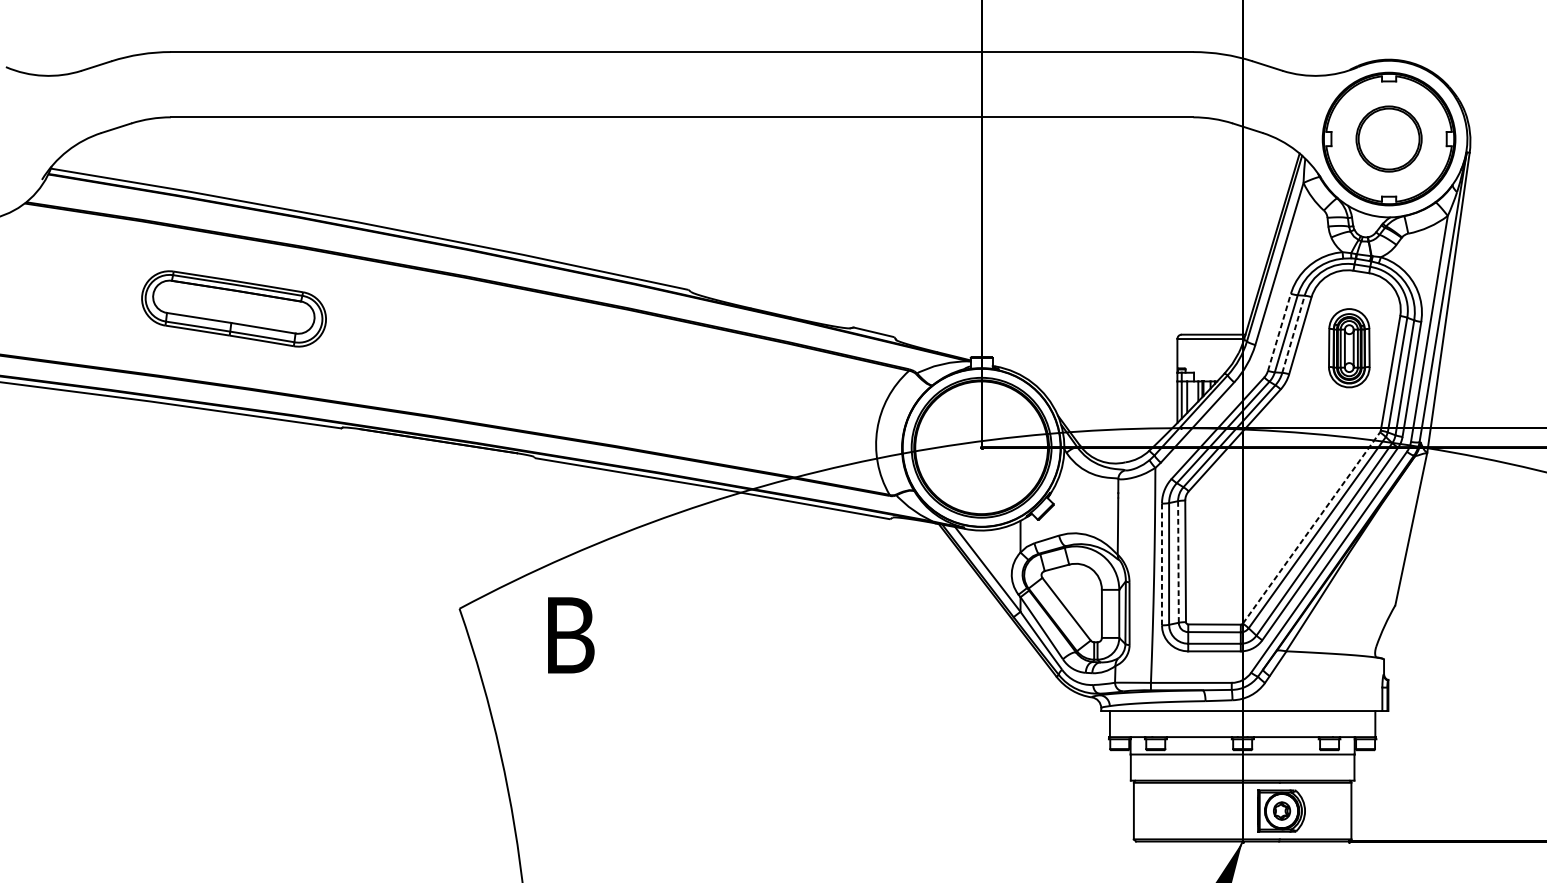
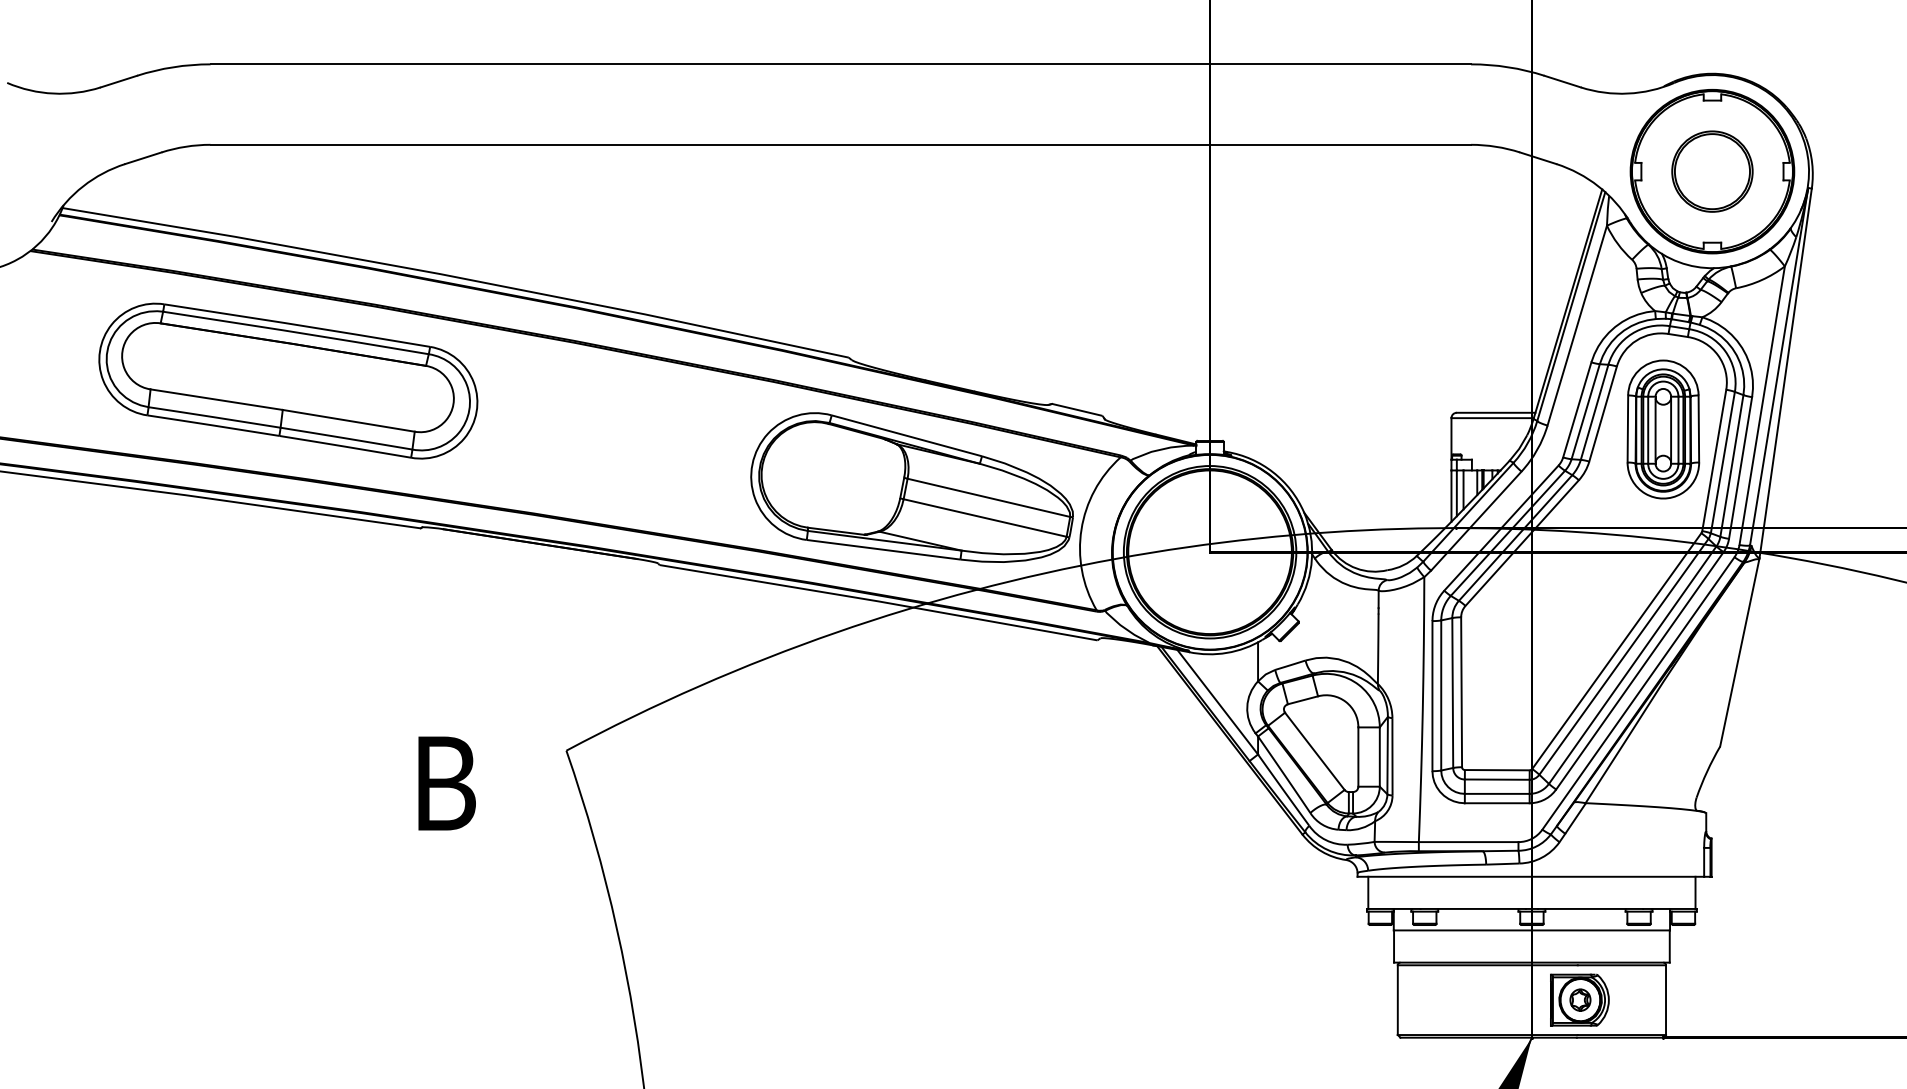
part: (234, 308) -> (288, 380), size x1.67
line: (1279, 332) -> (1577, 409), dashed -> solid
line: (1293, 334) -> (1594, 412), dashed -> solid
part: (1349, 348) -> (1663, 429), size x1.43
part: (739, 395) -> (911, 487), added
line: (1312, 527) -> (1617, 650), dashed -> solid
line: (1178, 562) -> (1452, 693), dashed -> solid
line: (1162, 563) -> (1432, 695), dashed -> solid
text: (570, 635) -> (446, 783), moved

